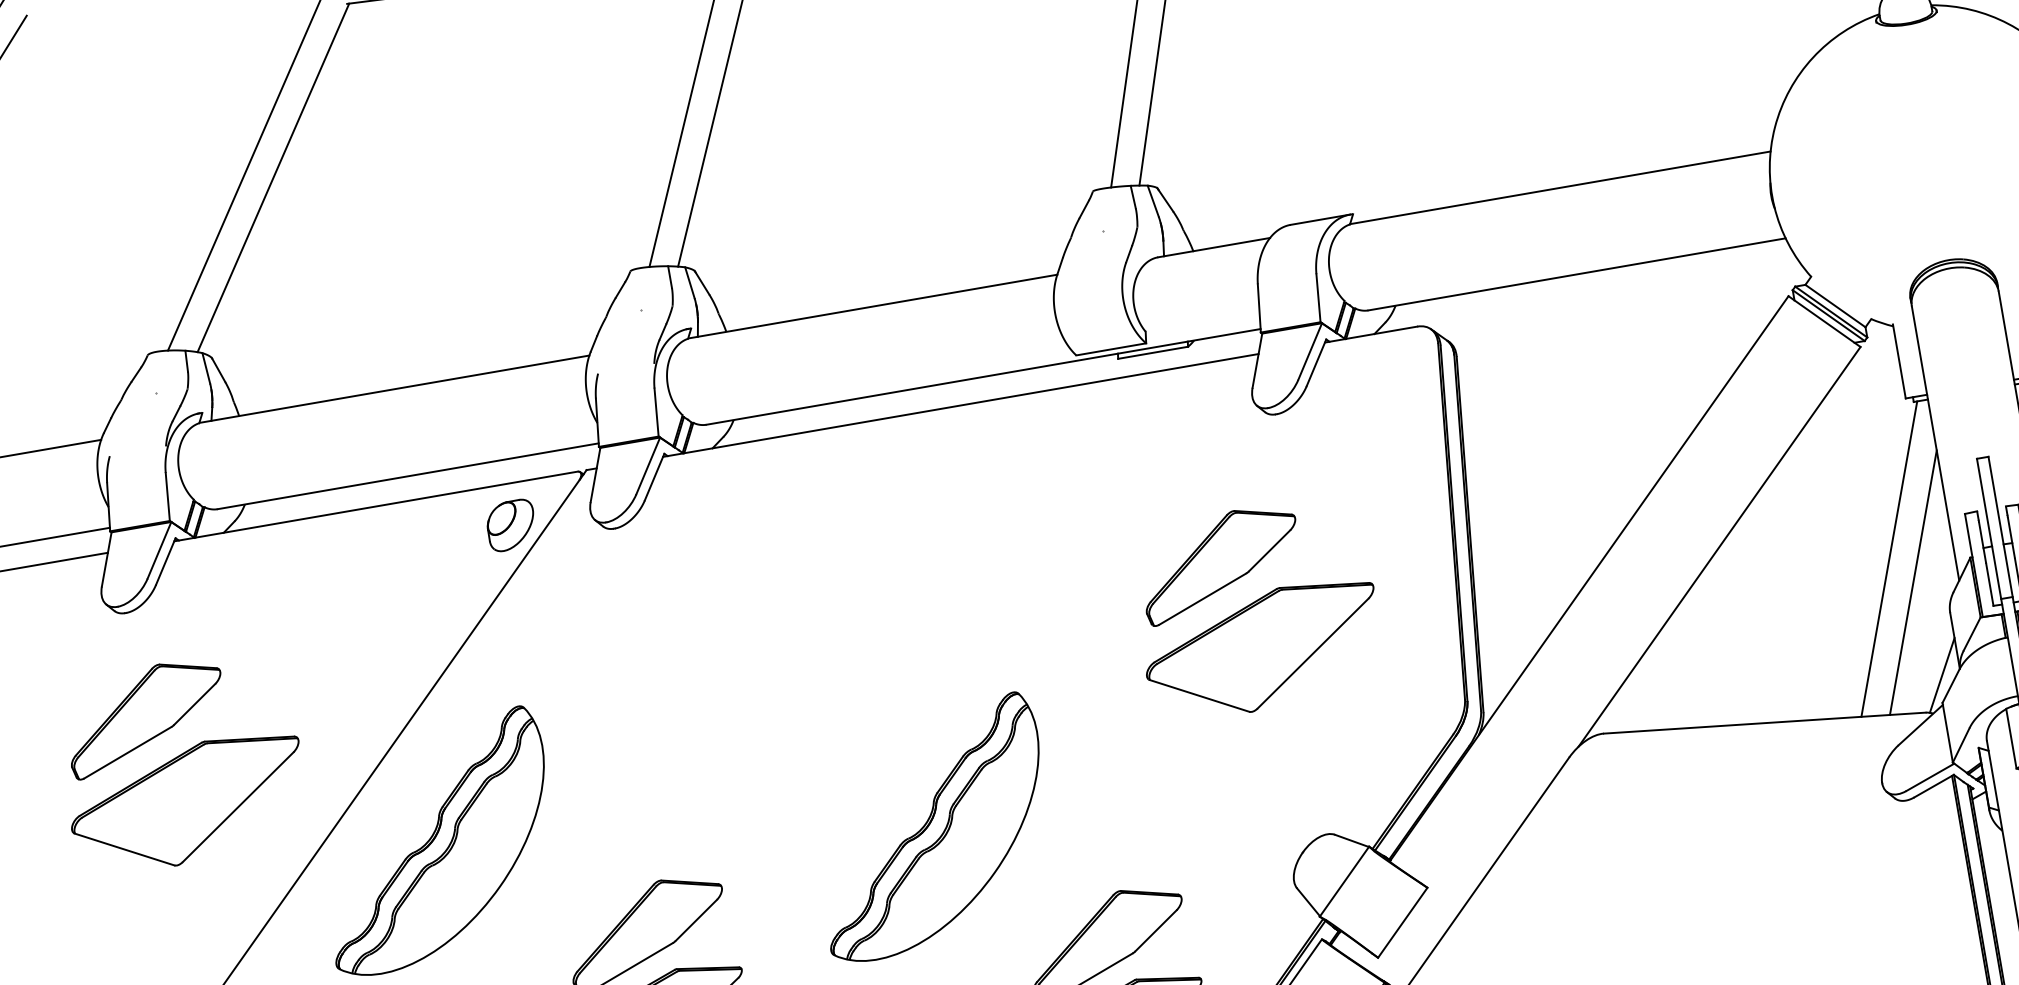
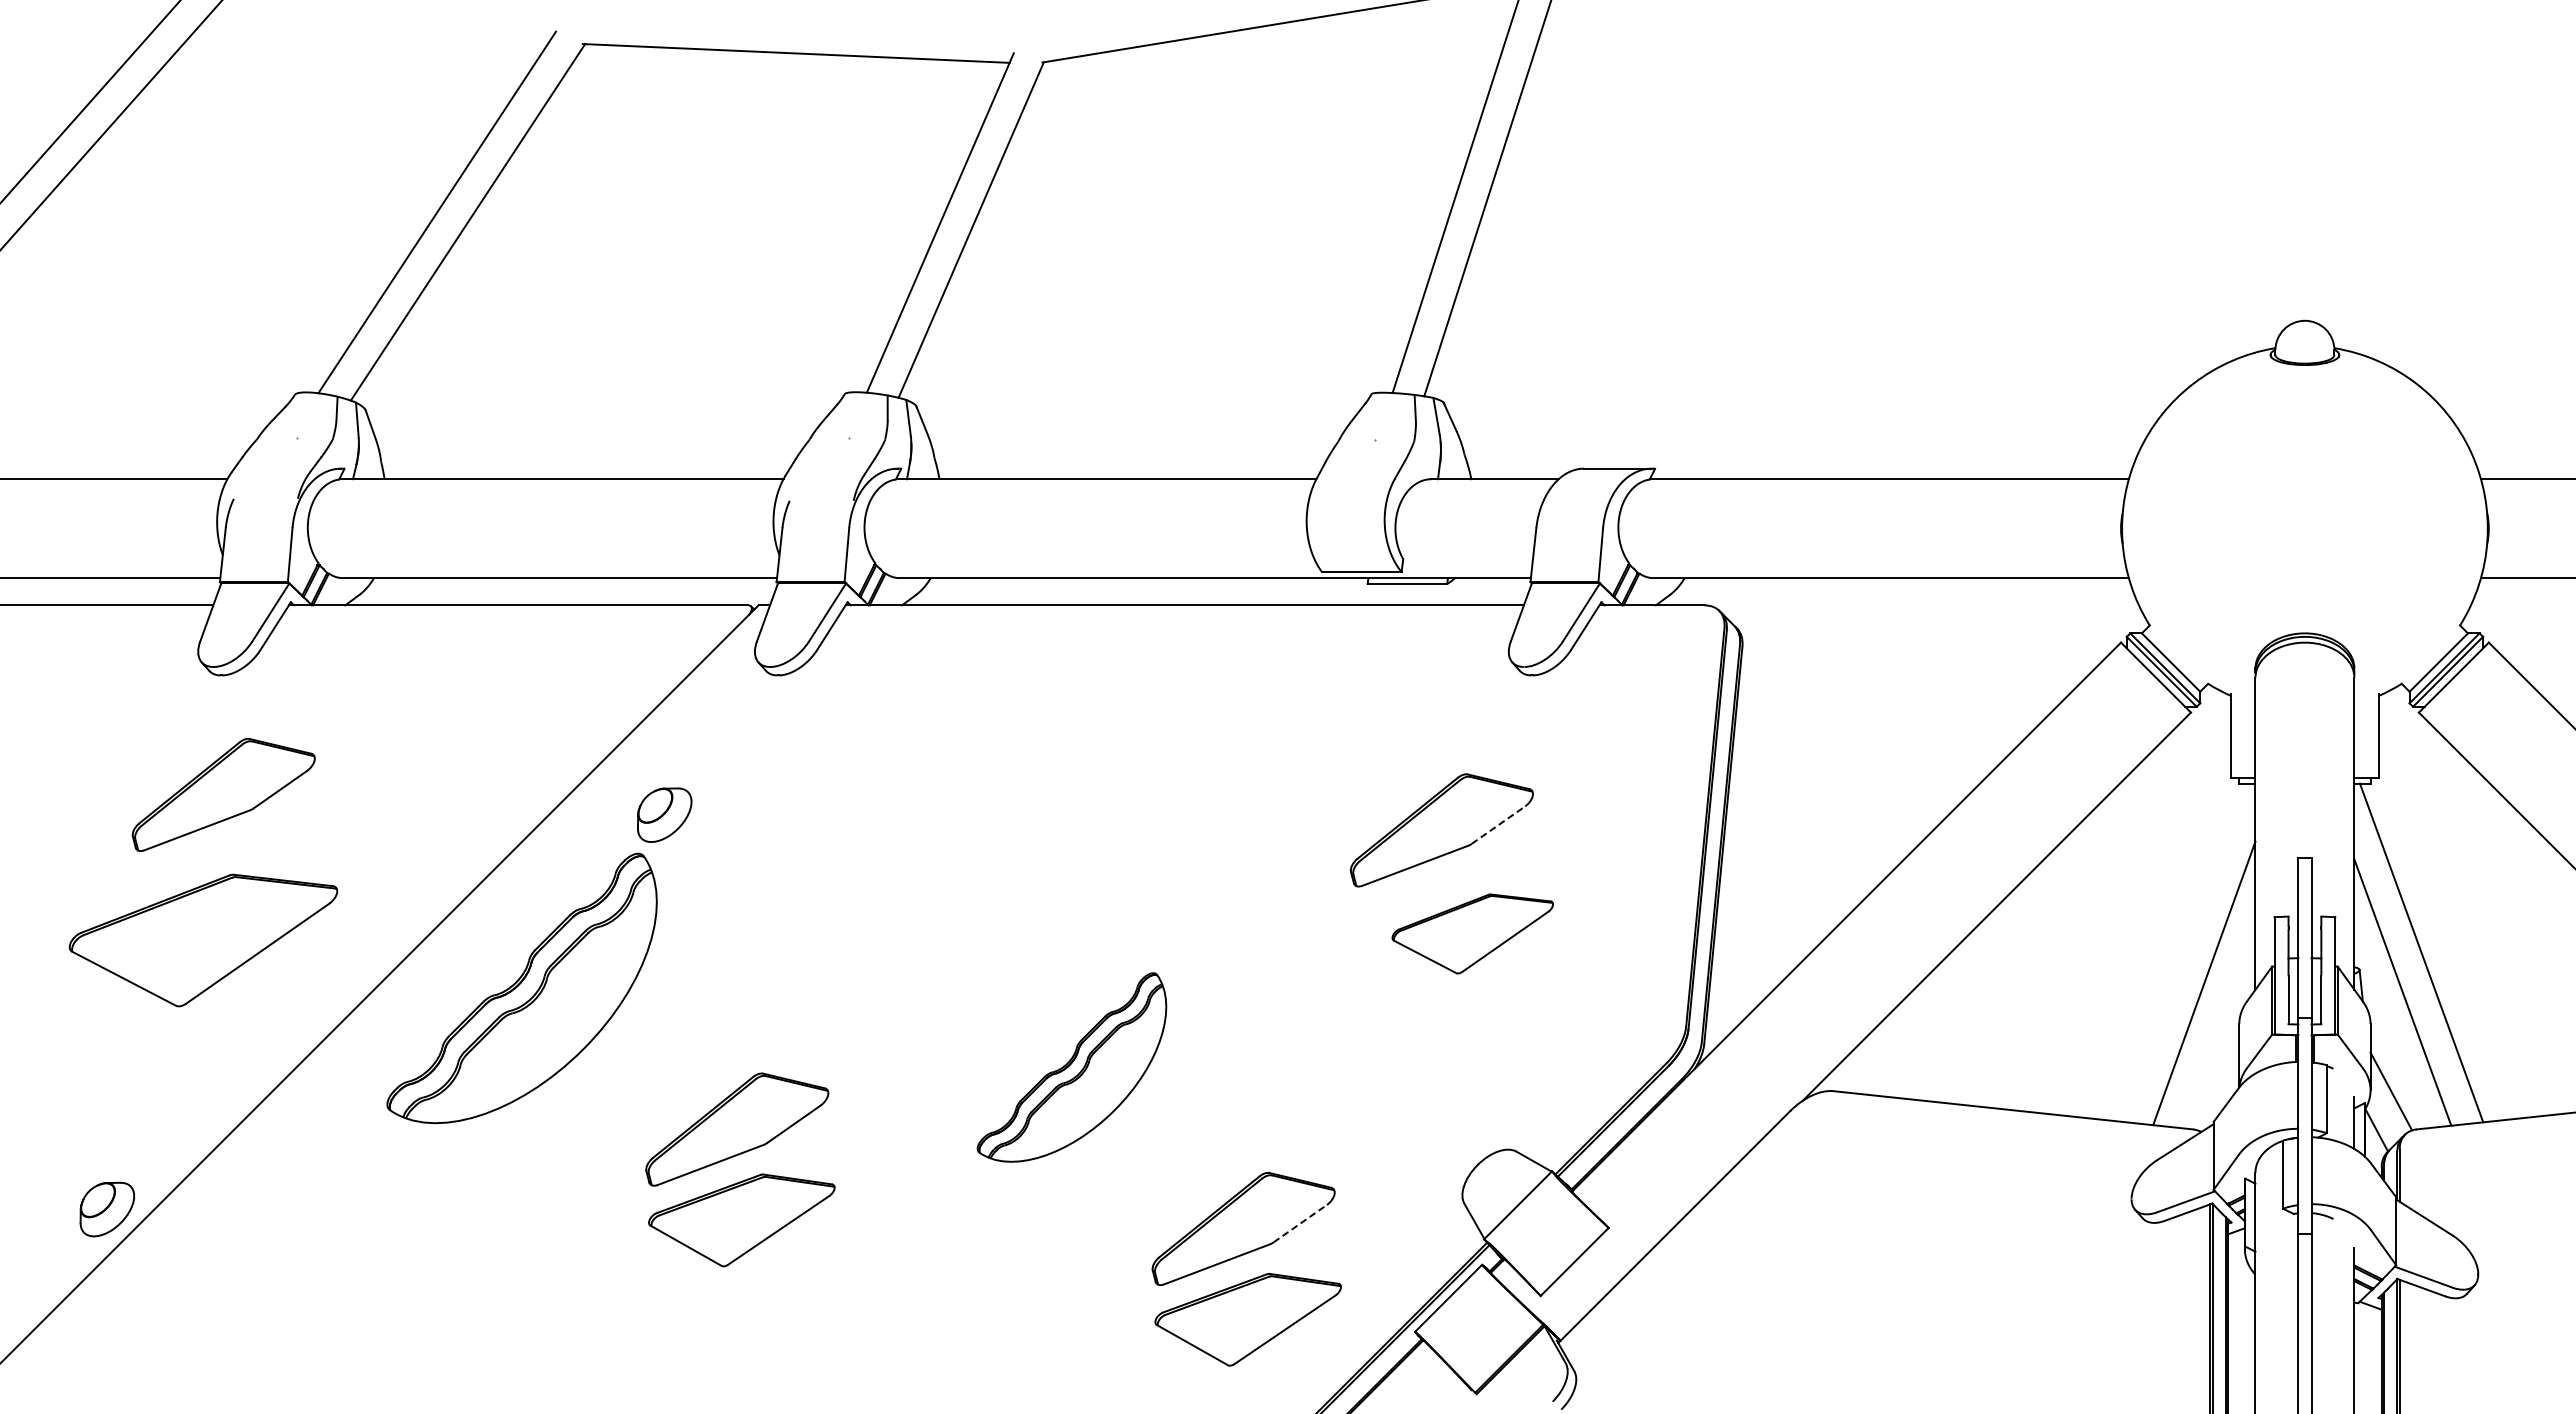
part: (511, 524) -> (664, 814), moved
line: (1269, 551) -> (1498, 825), solid -> dashed
line: (1889, 558) -> (2182, 952), removed
part: (1263, 649) -> (1472, 933), size x0.6
line: (1942, 675) -> (2218, 1091), removed
part: (188, 803) -> (203, 940), moved
part: (931, 828) -> (1071, 1067), size x0.7
line: (1156, 930) -> (1300, 1223), solid -> dashed

